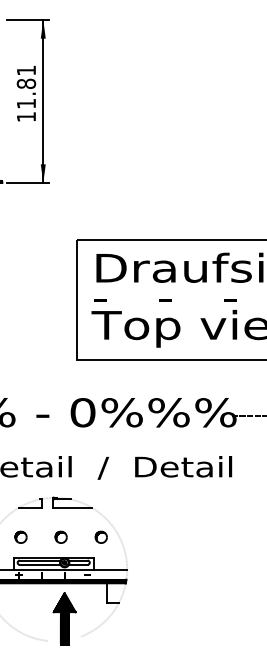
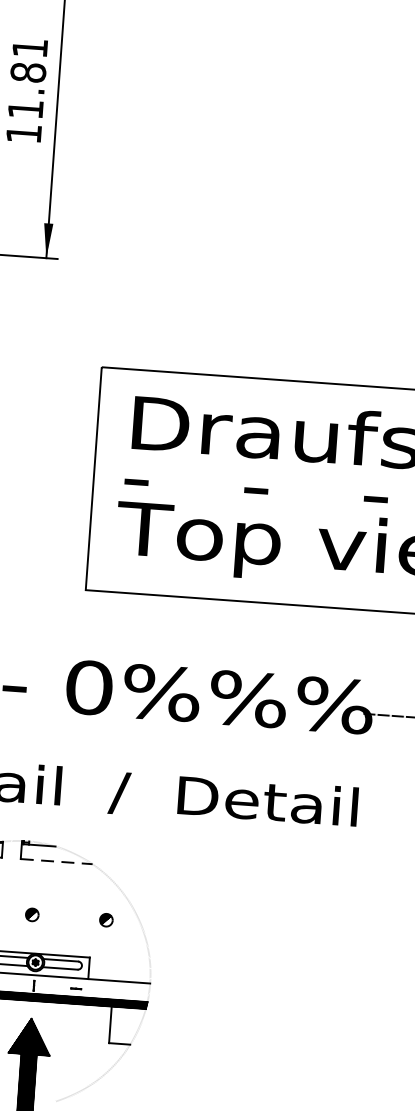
line: (72, 507) -> (57, 861), solid -> dashed
part: (60, 536) -> (31, 913), size x0.6
part: (100, 536) -> (105, 918), size x0.6

